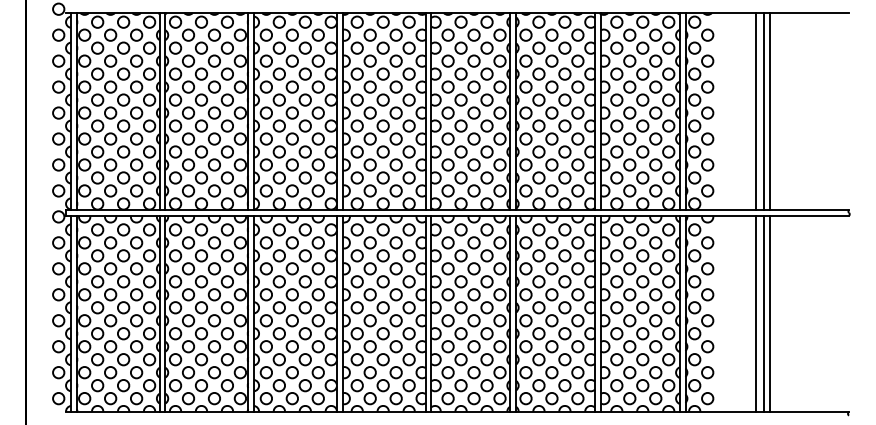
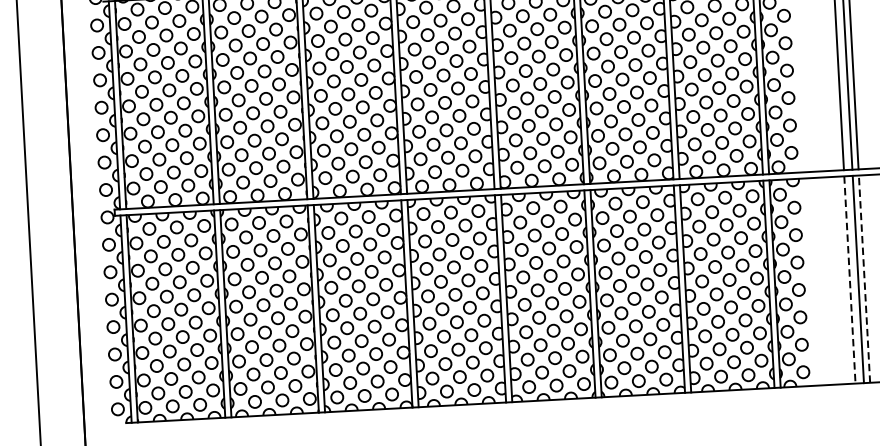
line: (770, 313) -> (864, 278), solid -> dashed
line: (756, 314) -> (850, 280), solid -> dashed

